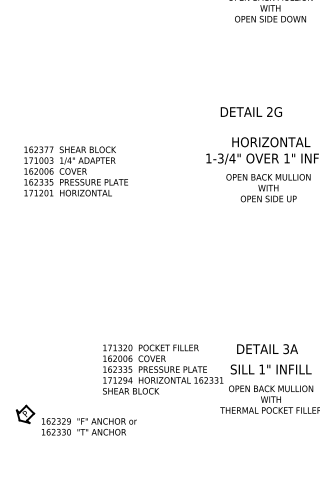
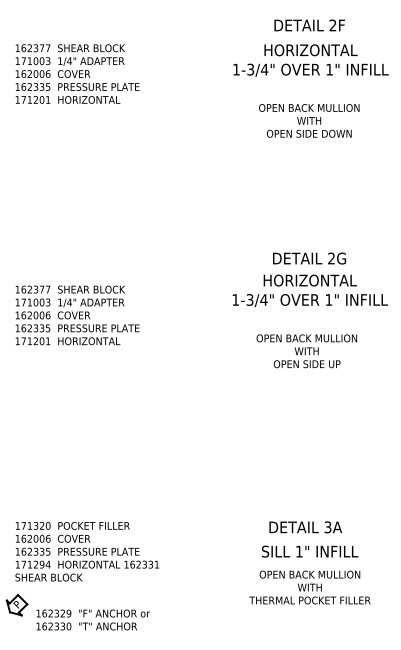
text: (251, 112) -> (309, 258), moved
text: (268, 188) -> (306, 351), moved
text: (162, 369) -> (86, 551), moved

